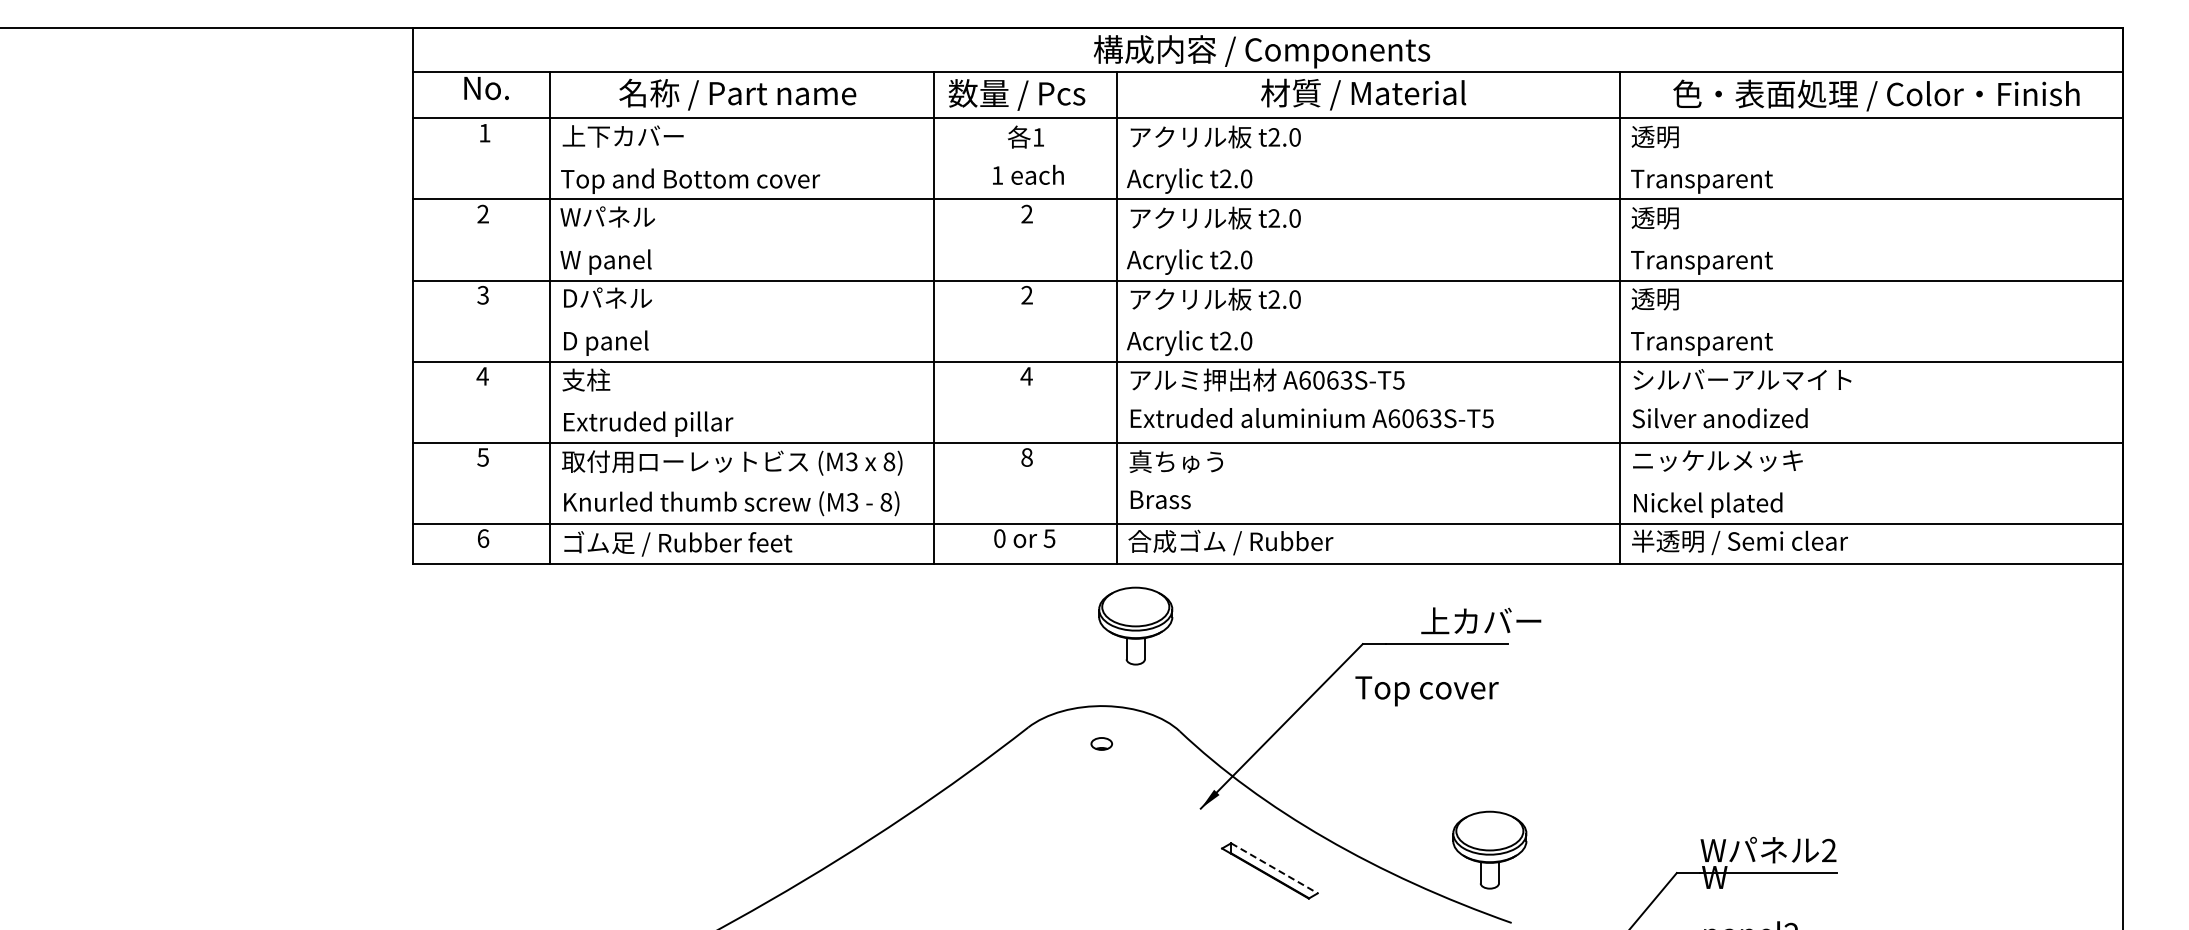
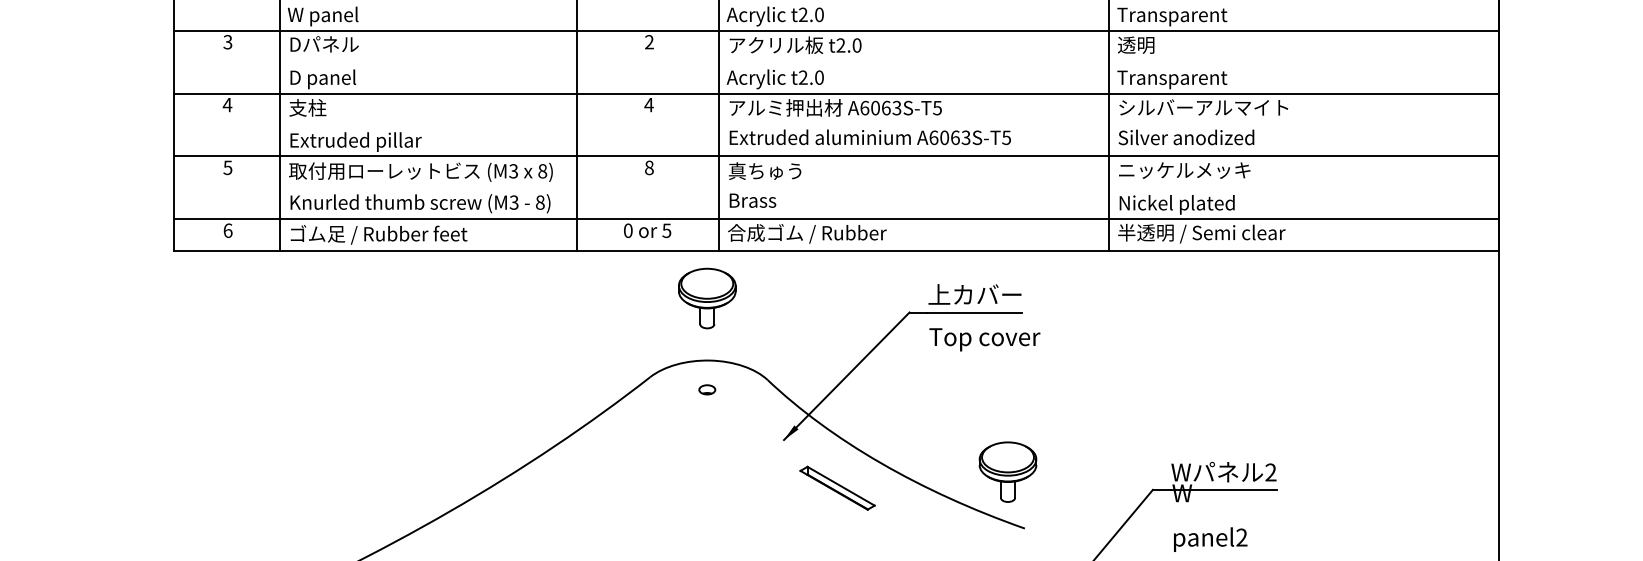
text: (1481, 620) -> (975, 294), moved
part: (1135, 625) -> (707, 298), moved
text: (1426, 691) -> (984, 339), moved
line: (1274, 868) -> (841, 486), dashed -> solid

